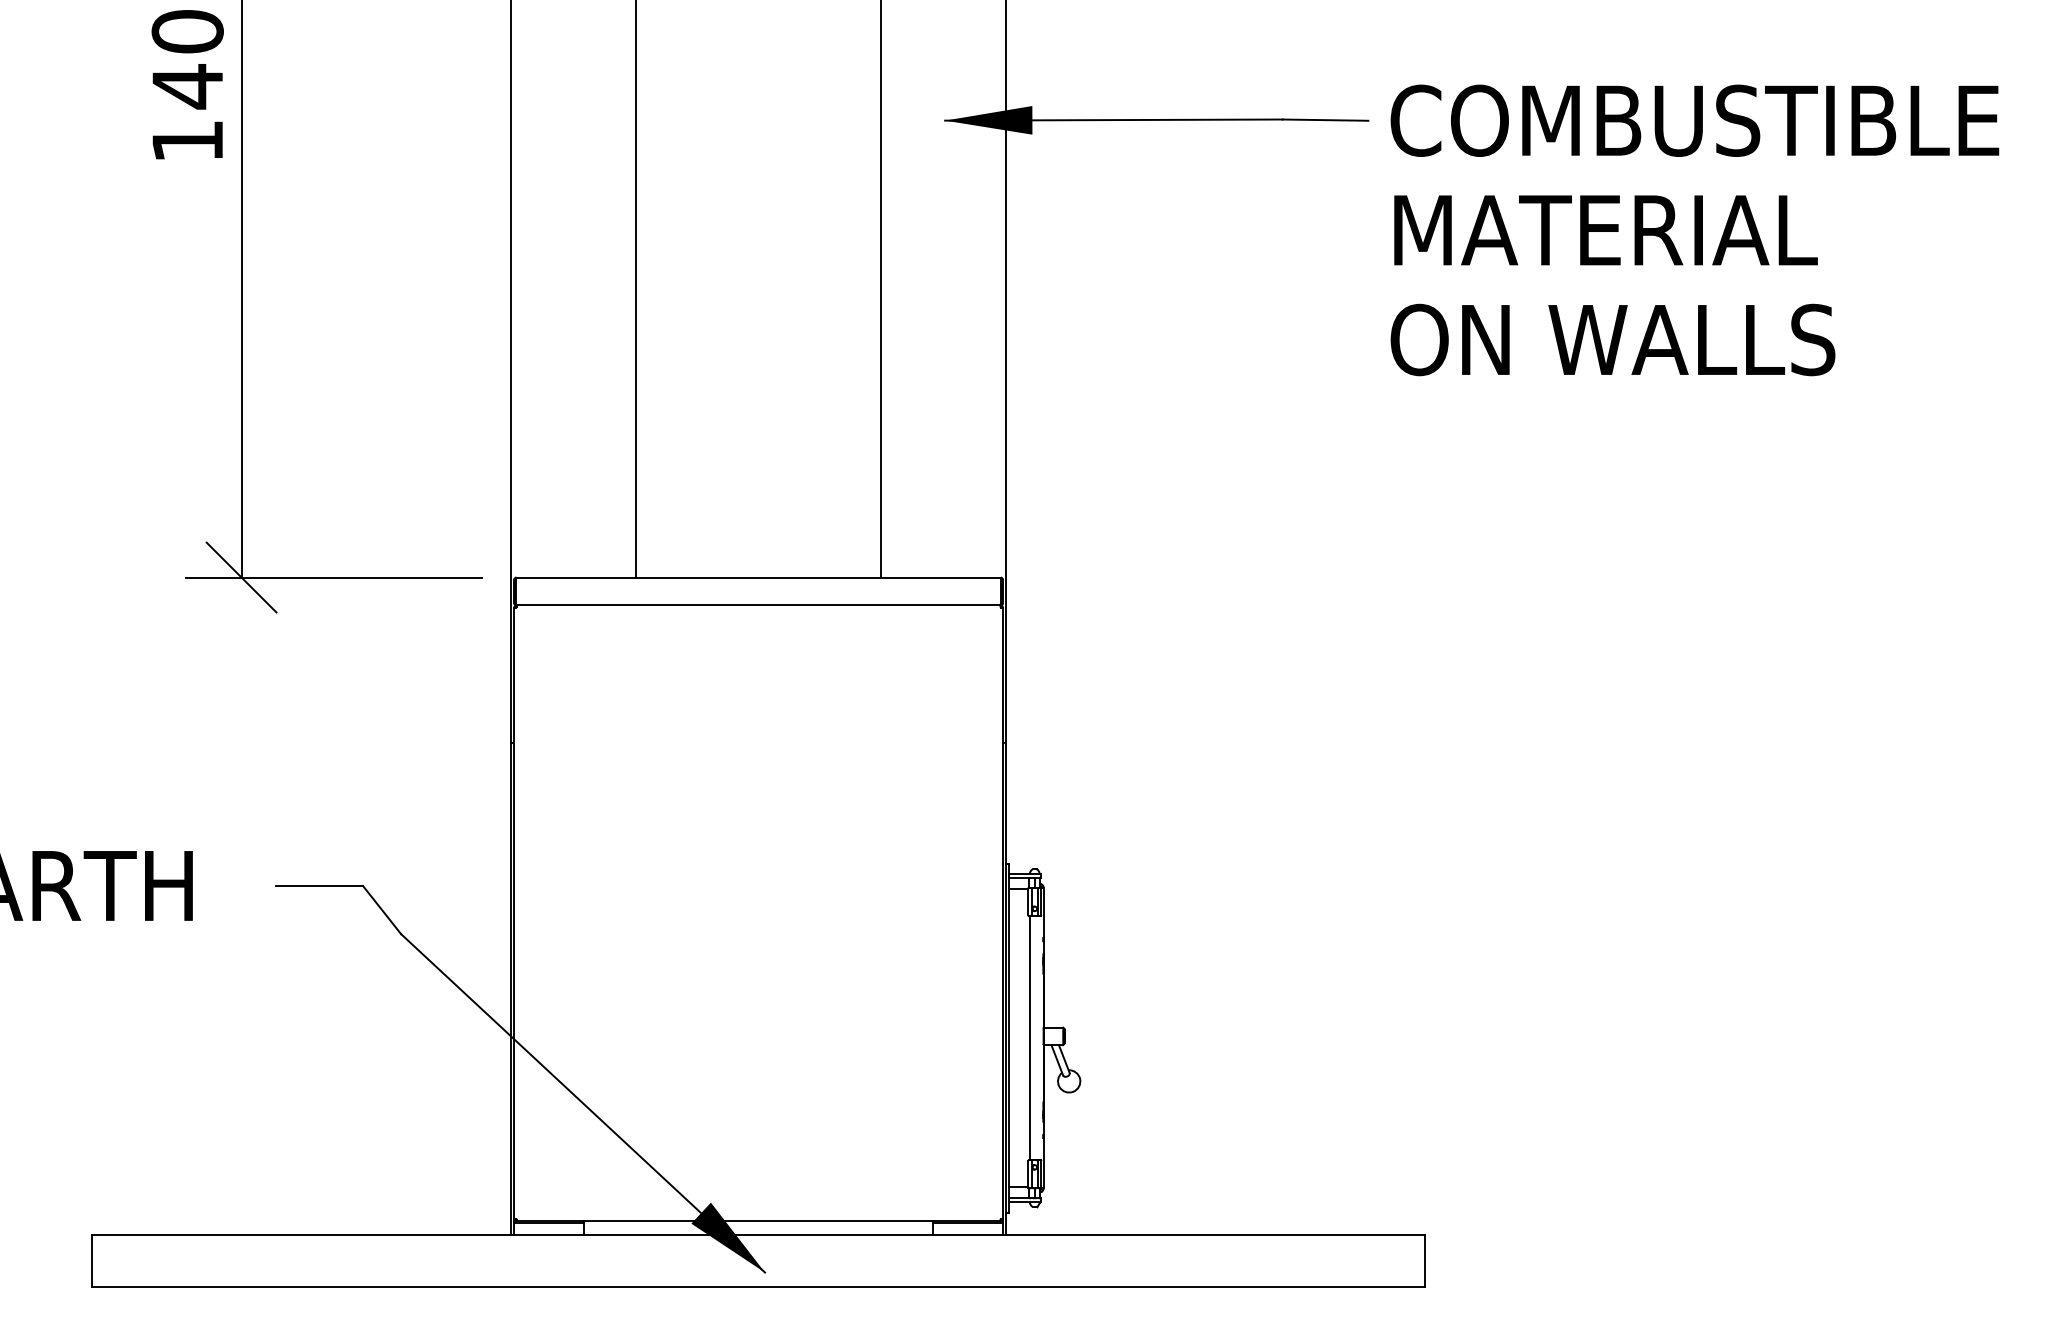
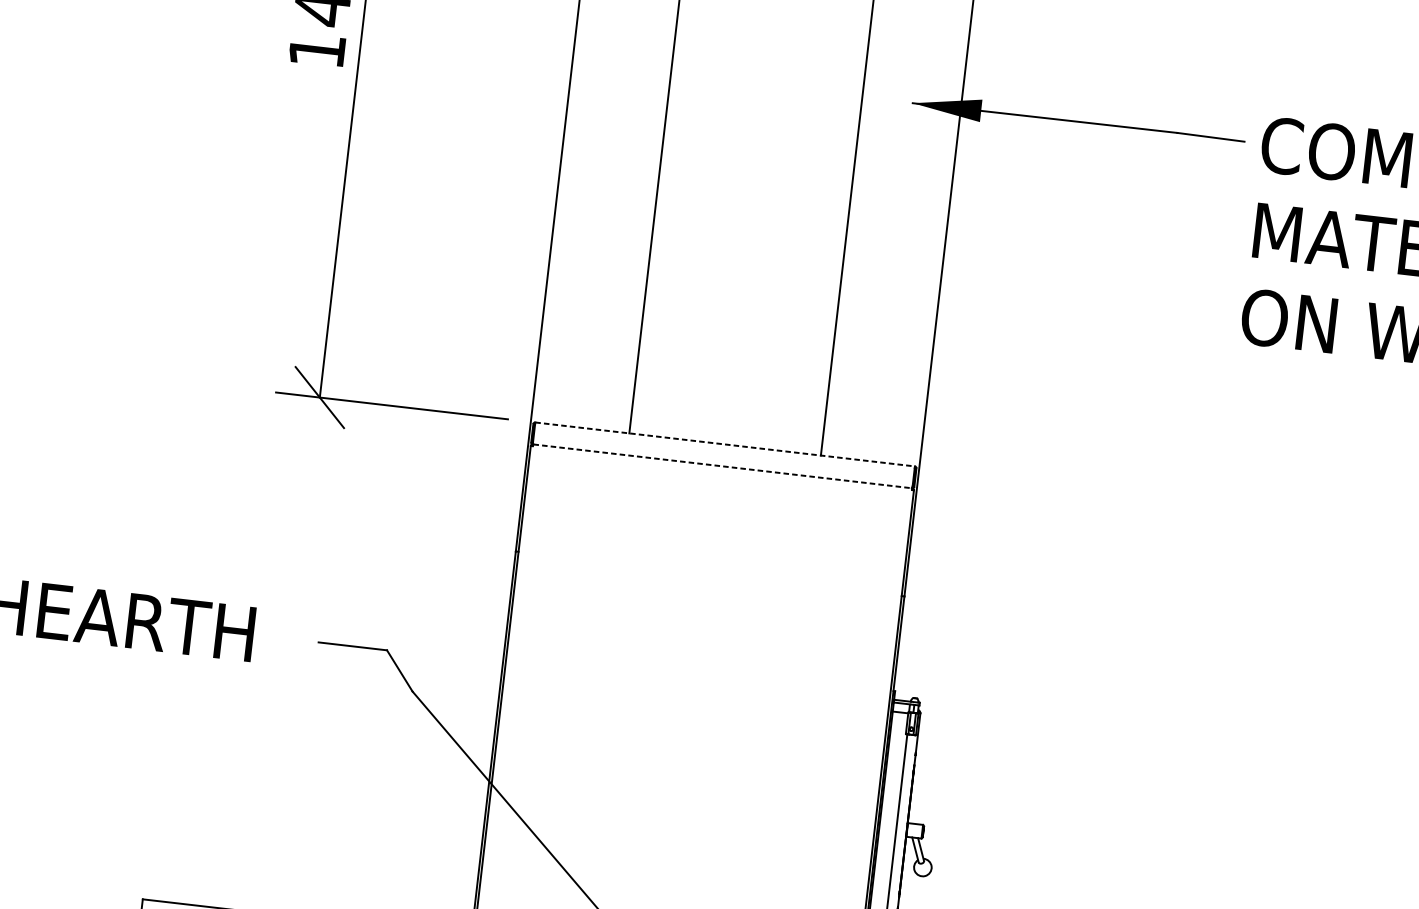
line: (759, 577) -> (725, 444), solid -> dashed
line: (759, 605) -> (723, 466), solid -> dashed

